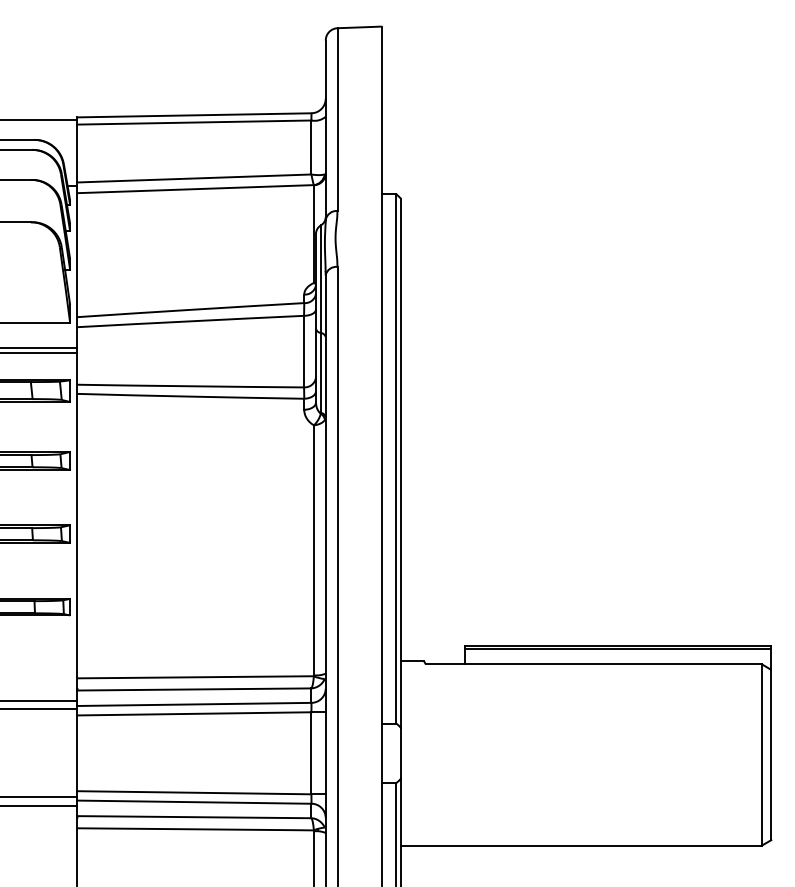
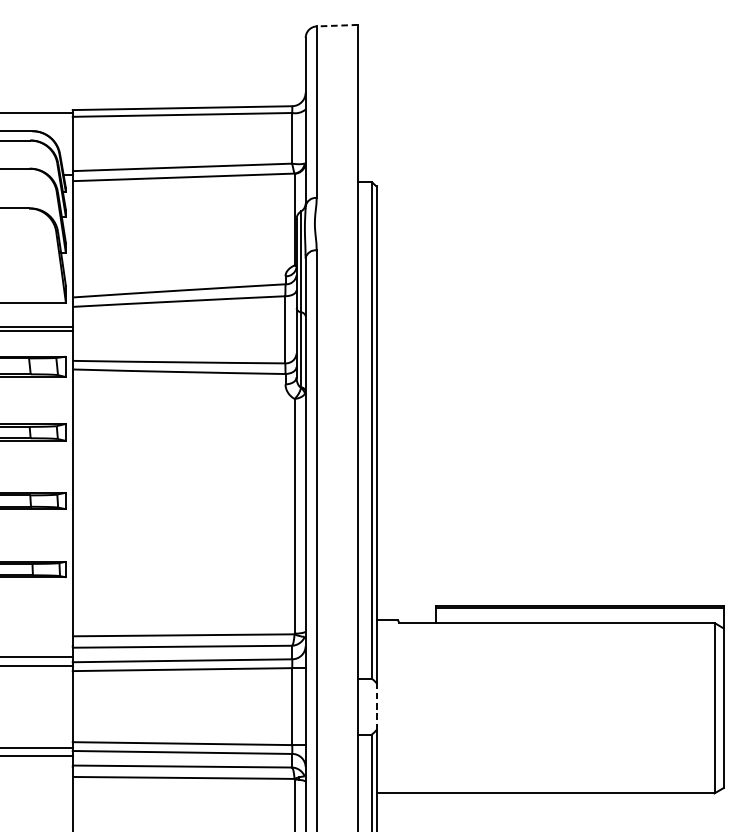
line: (360, 27) -> (338, 25), solid -> dashed
line: (401, 752) -> (376, 705), solid -> dashed

